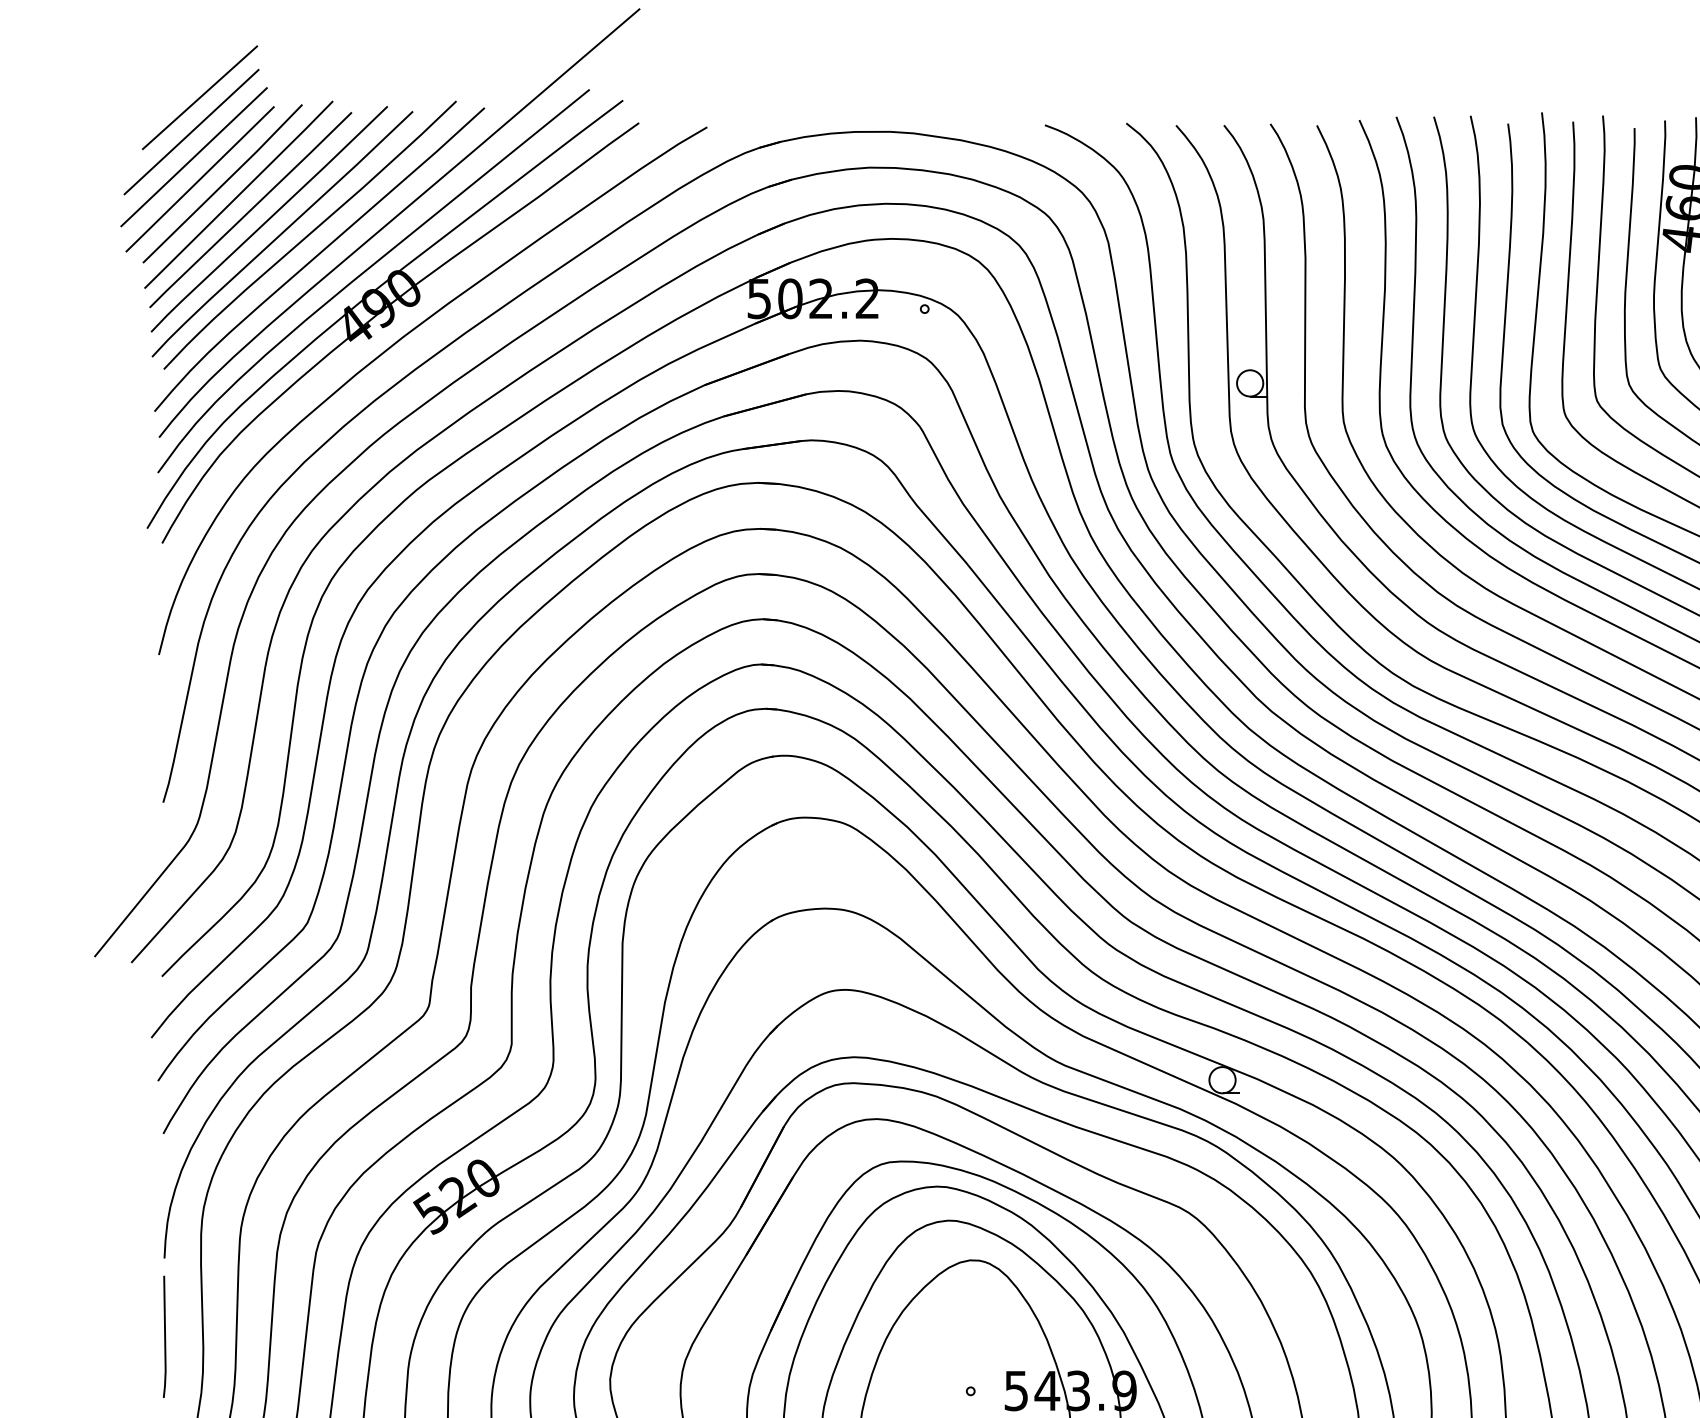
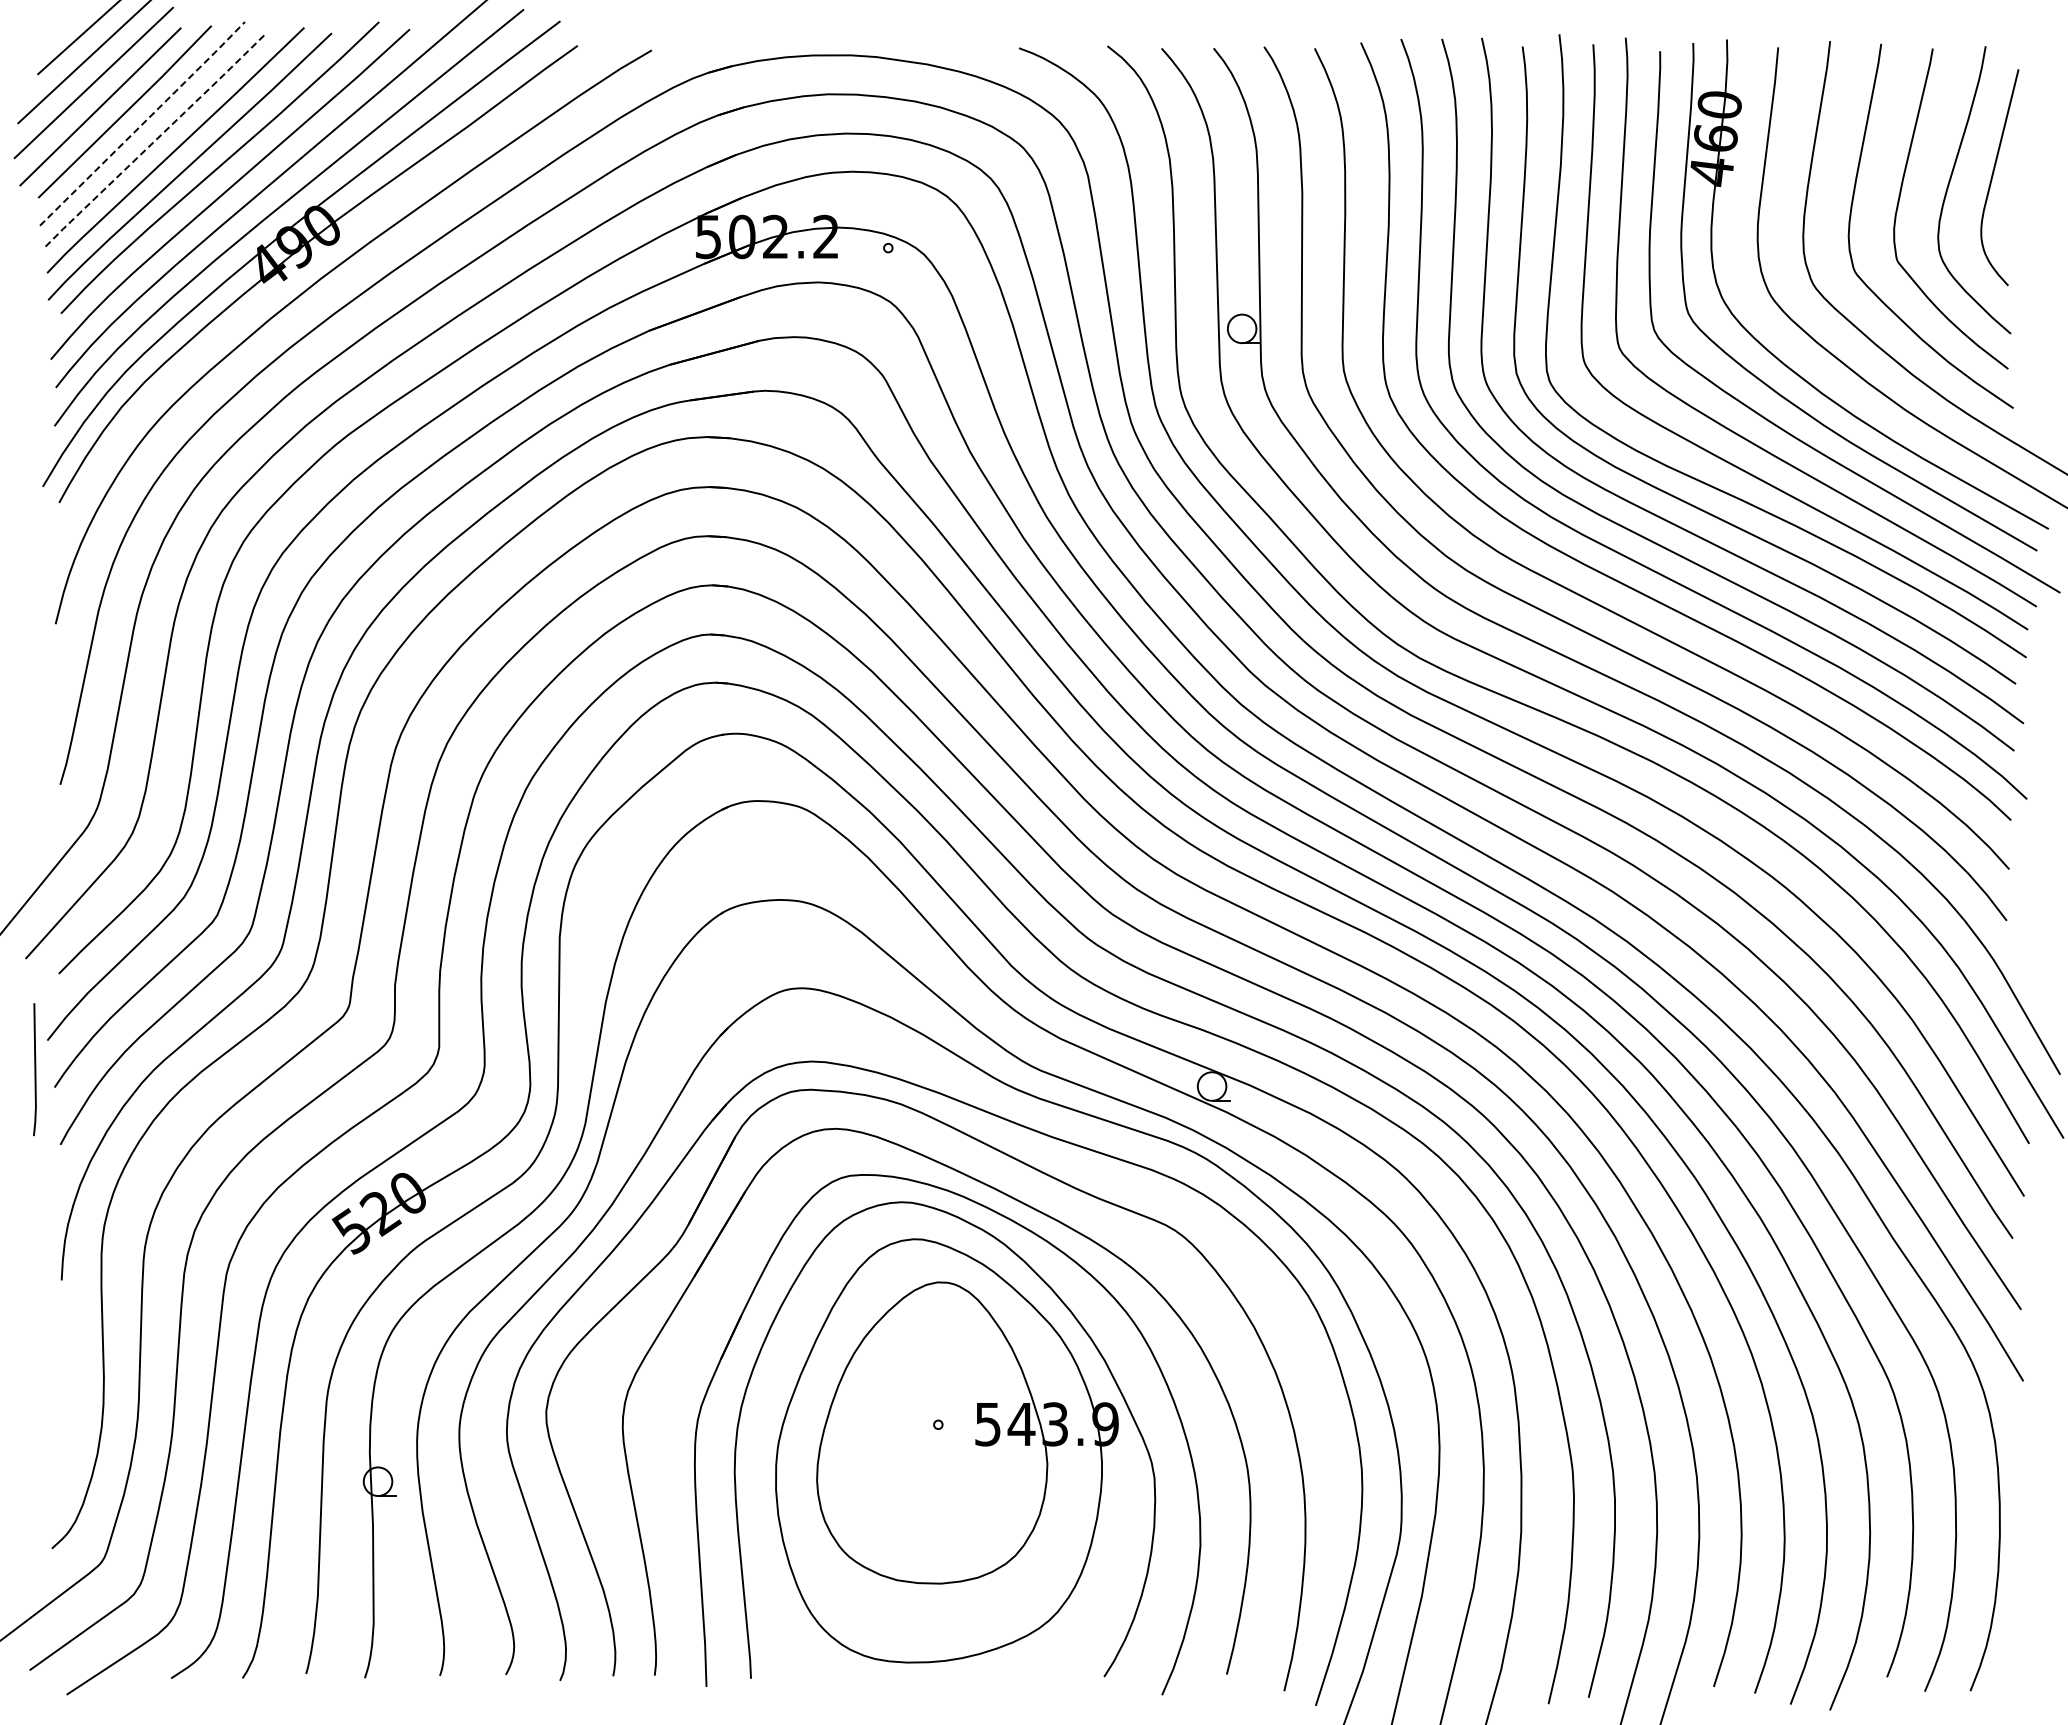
line: (239, 194) -> (143, 123), solid -> dashed
line: (250, 210) -> (155, 140), solid -> dashed
line: (164, 1336) -> (34, 1069), moved

